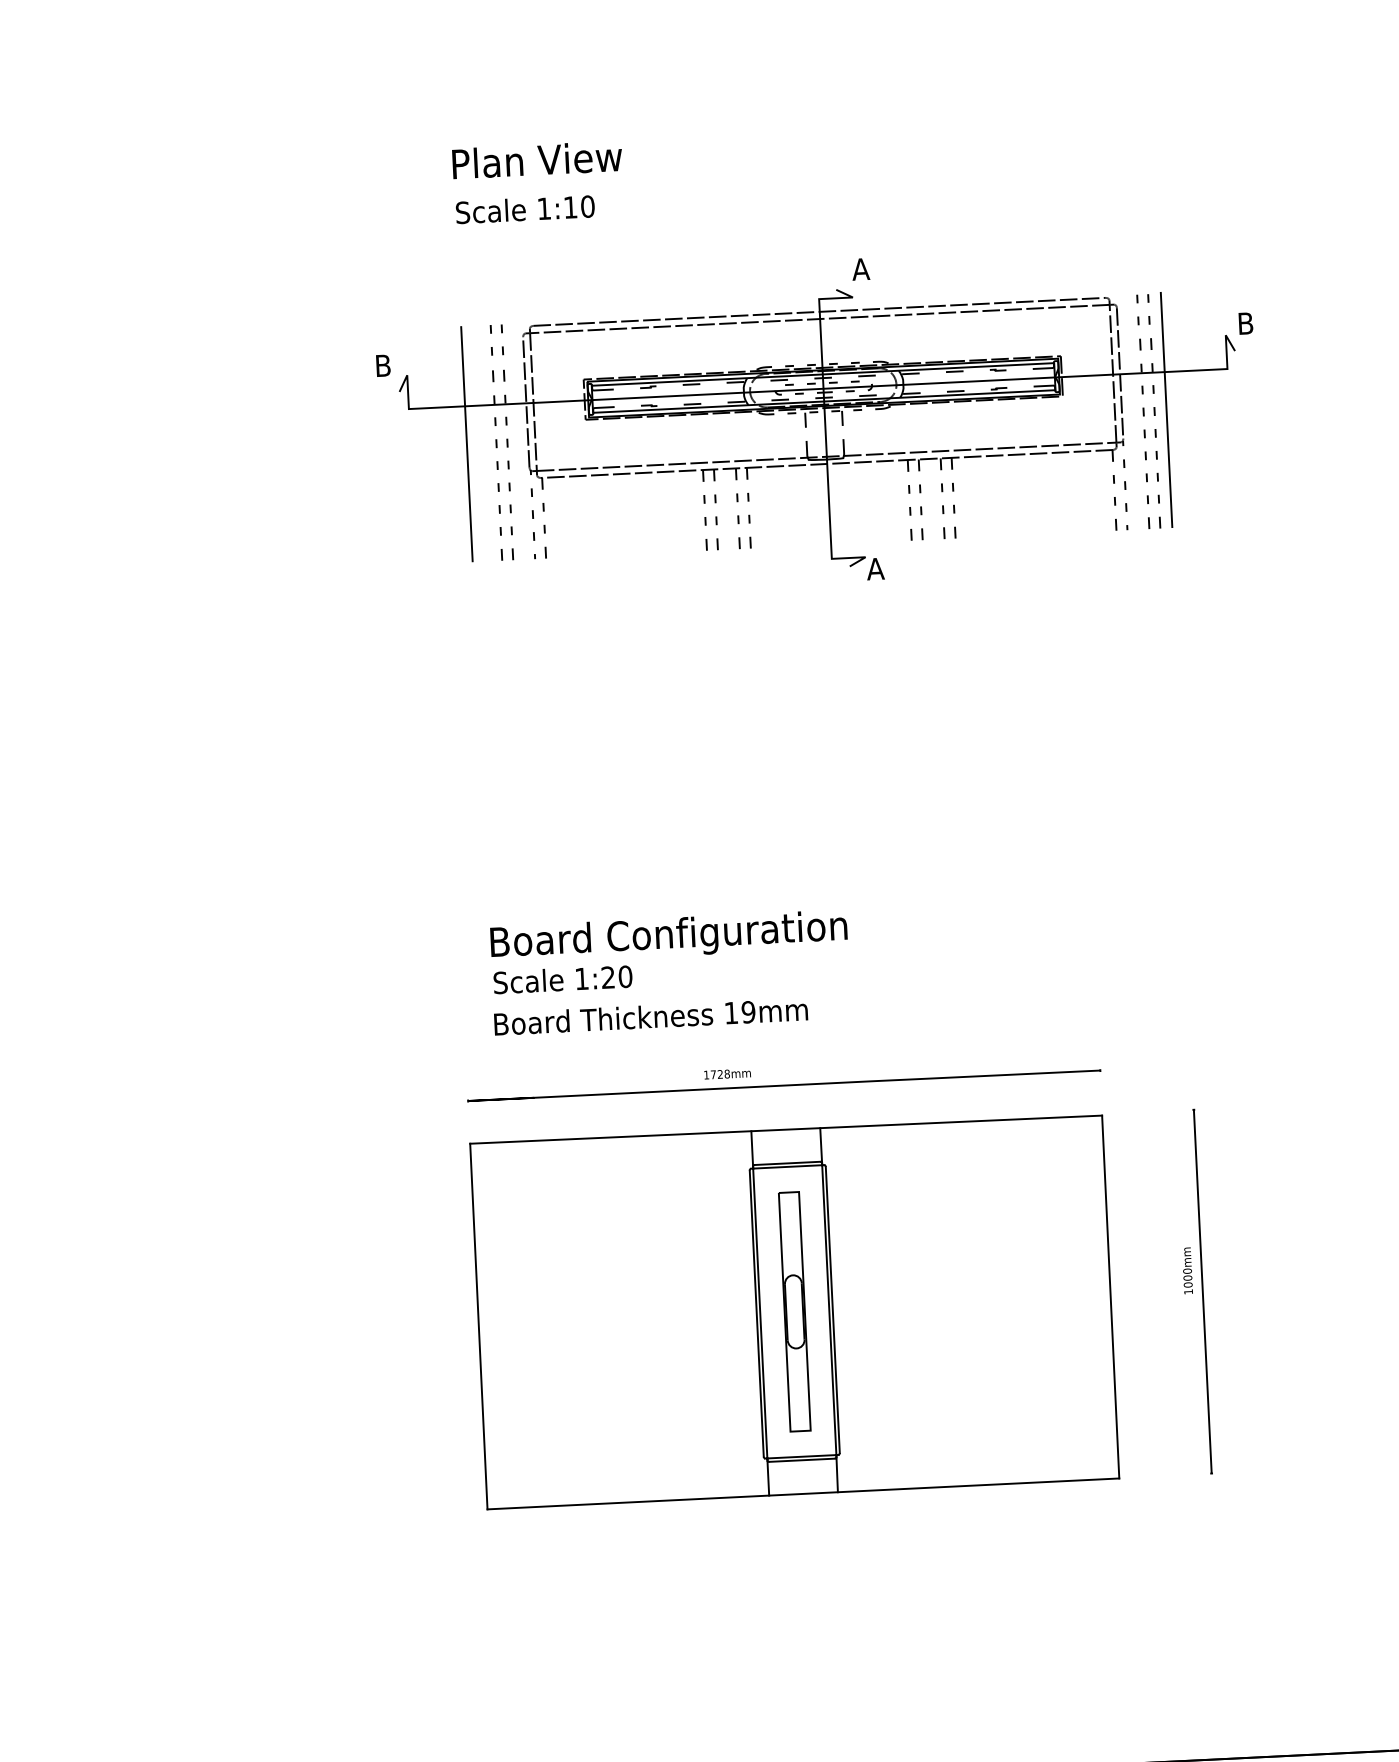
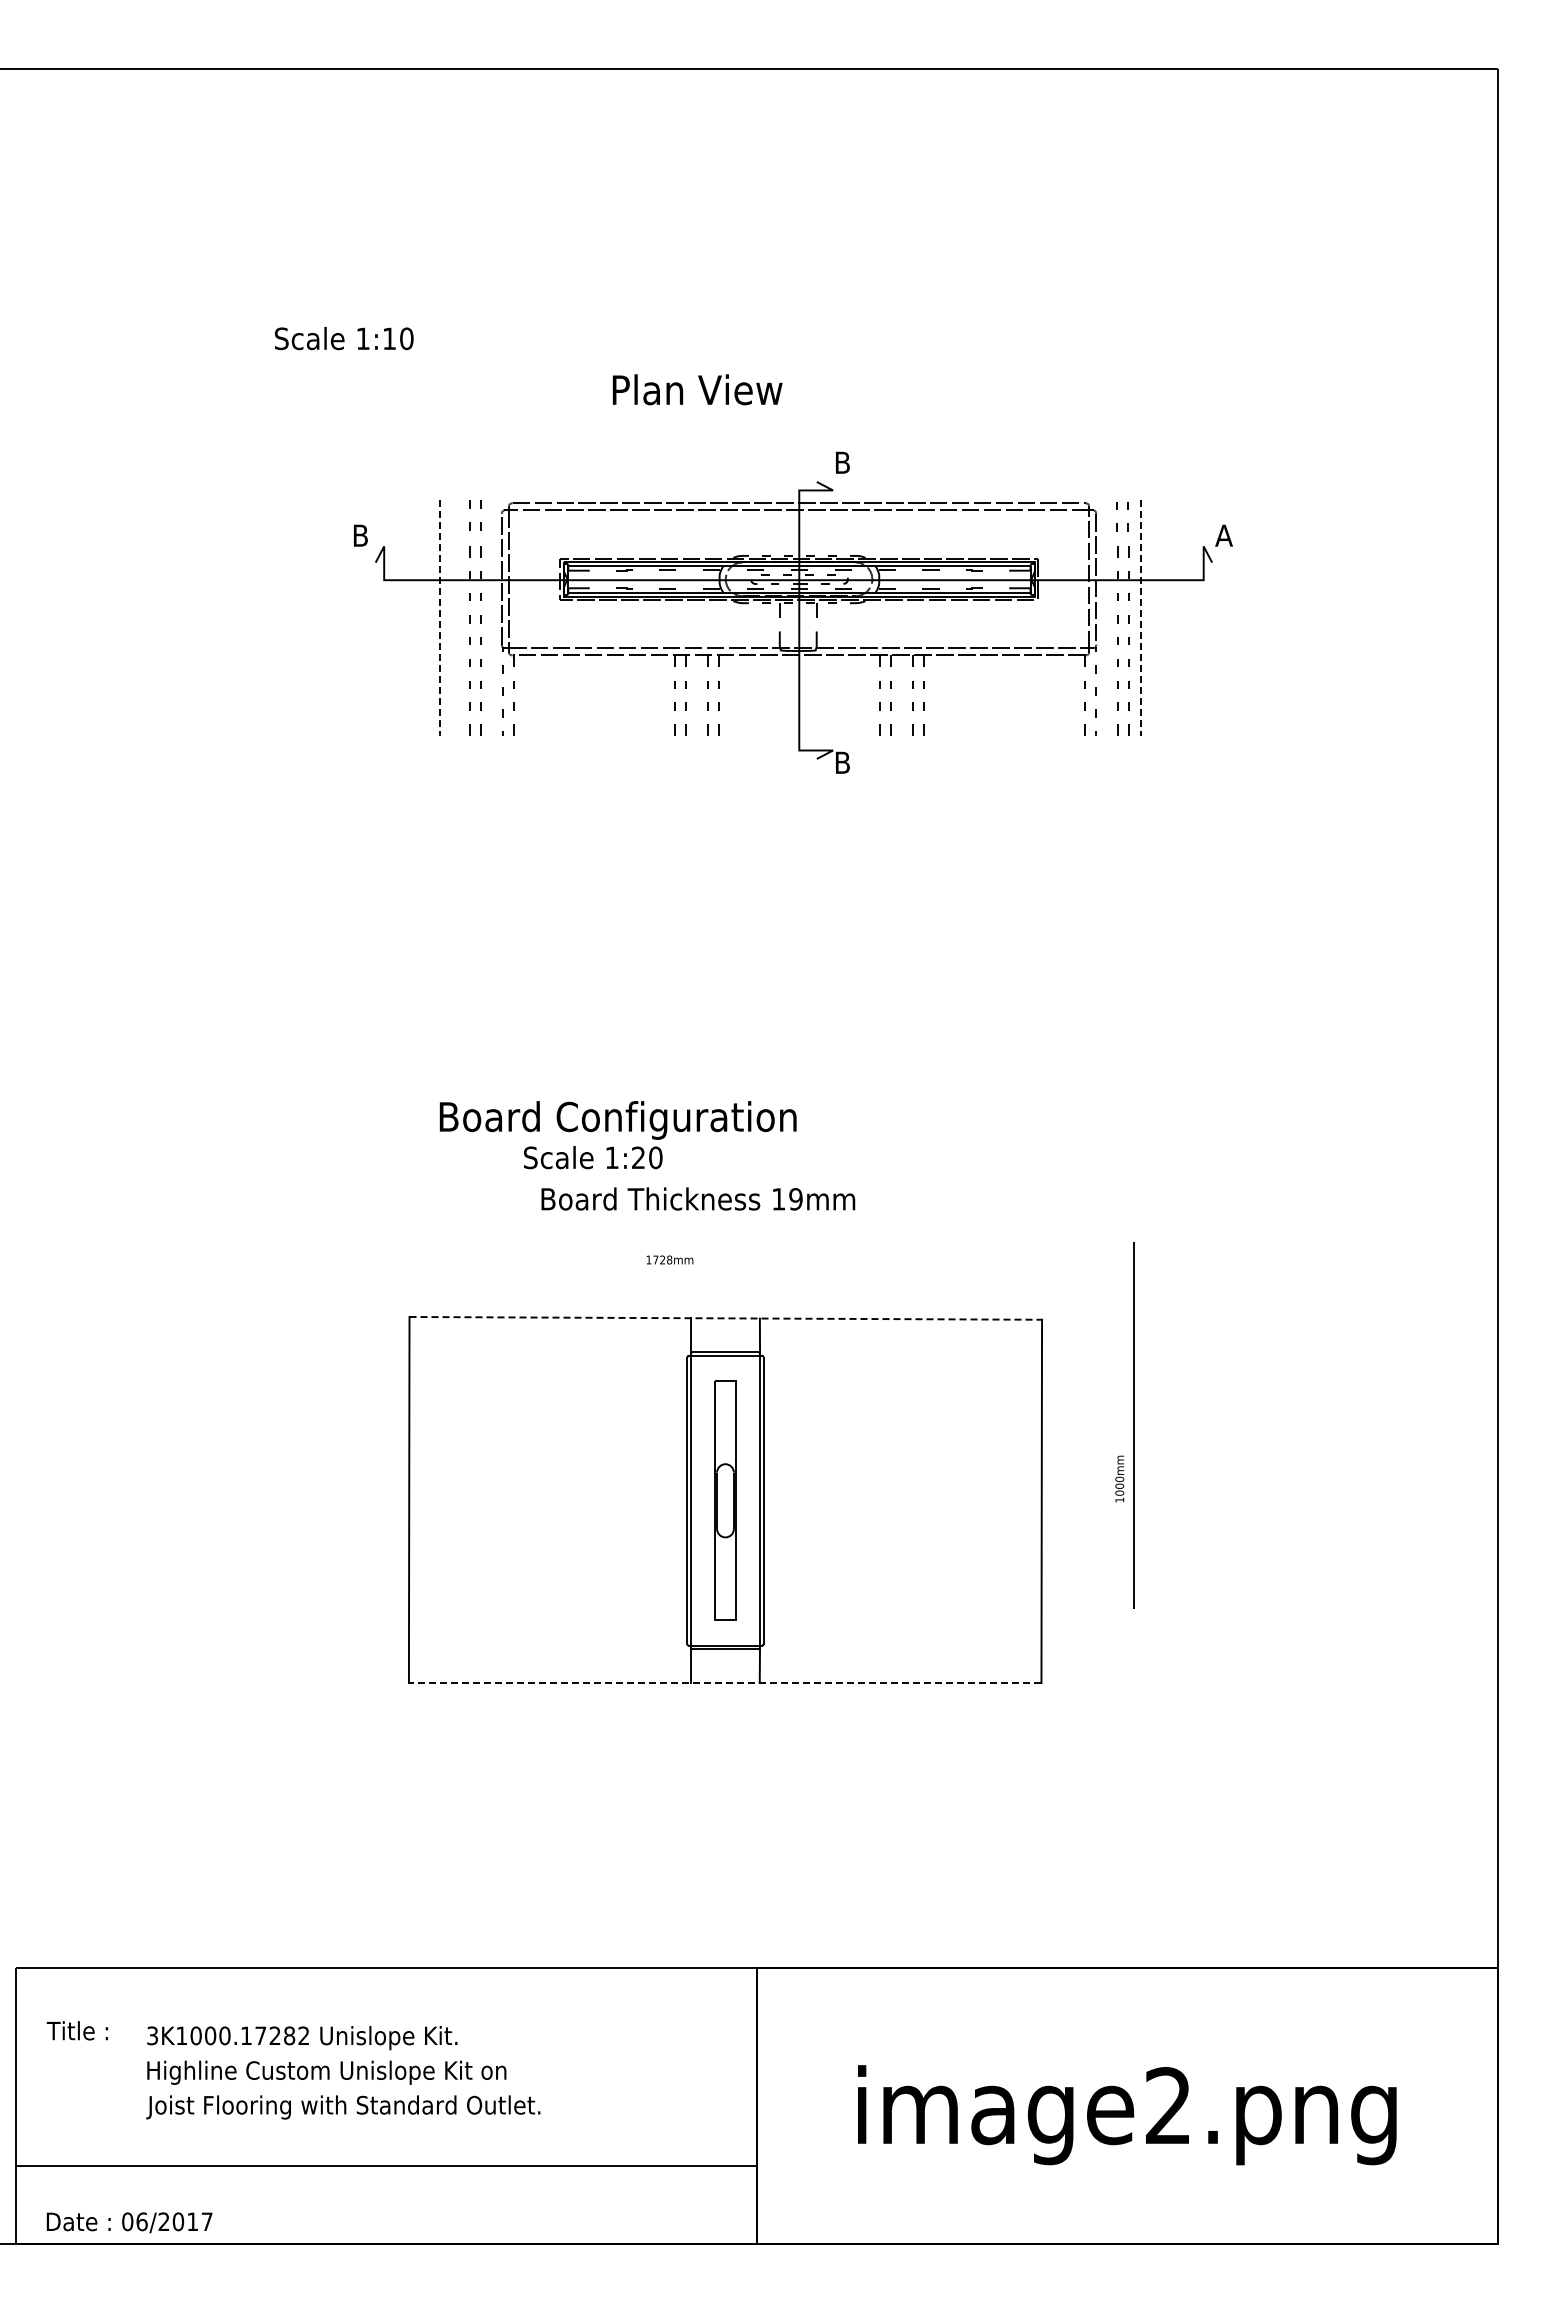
text: (537, 159) -> (697, 389), moved
text: (525, 209) -> (344, 338), moved
text: (860, 269) -> (842, 462), A -> B
text: (1245, 323) -> (1223, 535), B -> A
line: (1166, 410) -> (1140, 618), solid -> dashed
line: (467, 444) -> (440, 618), solid -> dashed
text: (875, 568) -> (842, 762), A -> B
text: (563, 979) -> (593, 1157), moved
text: (651, 1016) -> (698, 1198), moved
line: (783, 1085) -> (725, 1274), removed
line: (786, 1129) -> (726, 1318), solid -> dashed
line: (1202, 1291) -> (1133, 1425), moved
line: (802, 1494) -> (724, 1683), solid -> dashed

